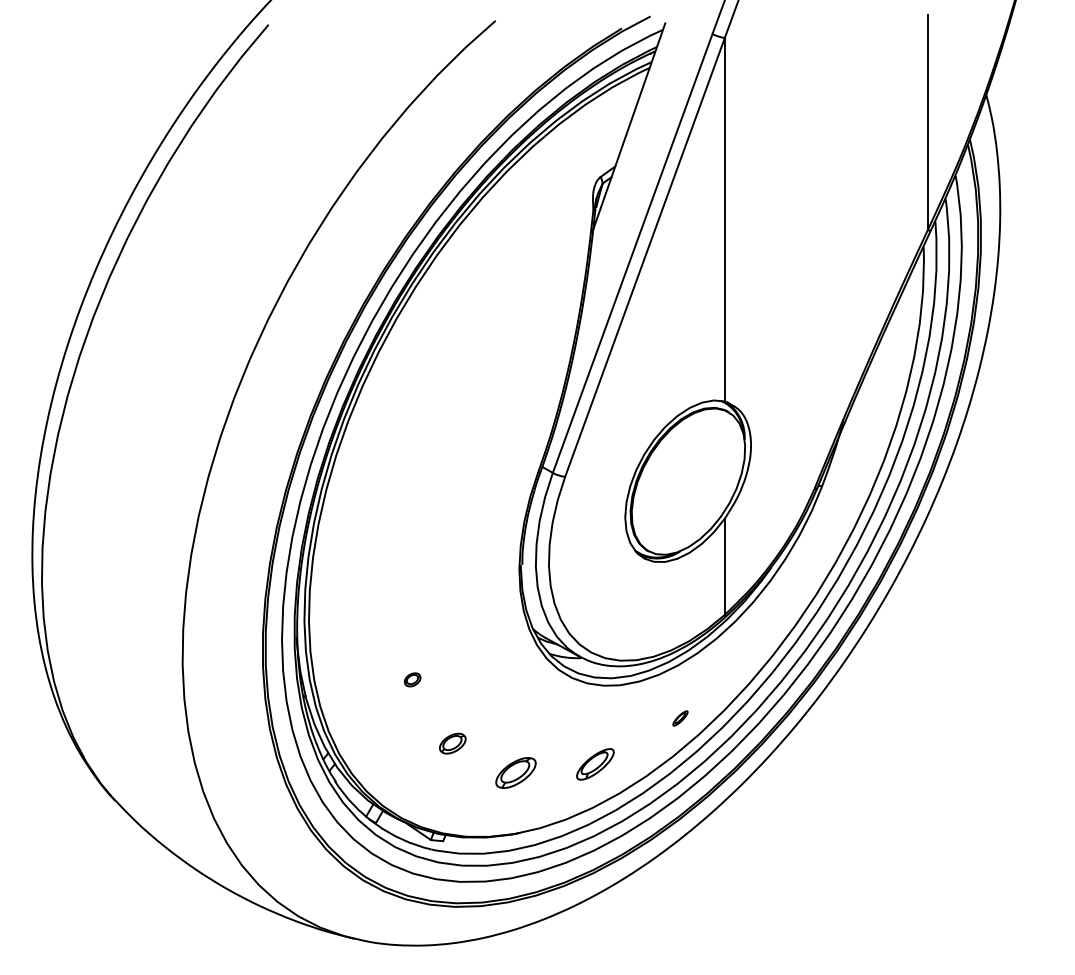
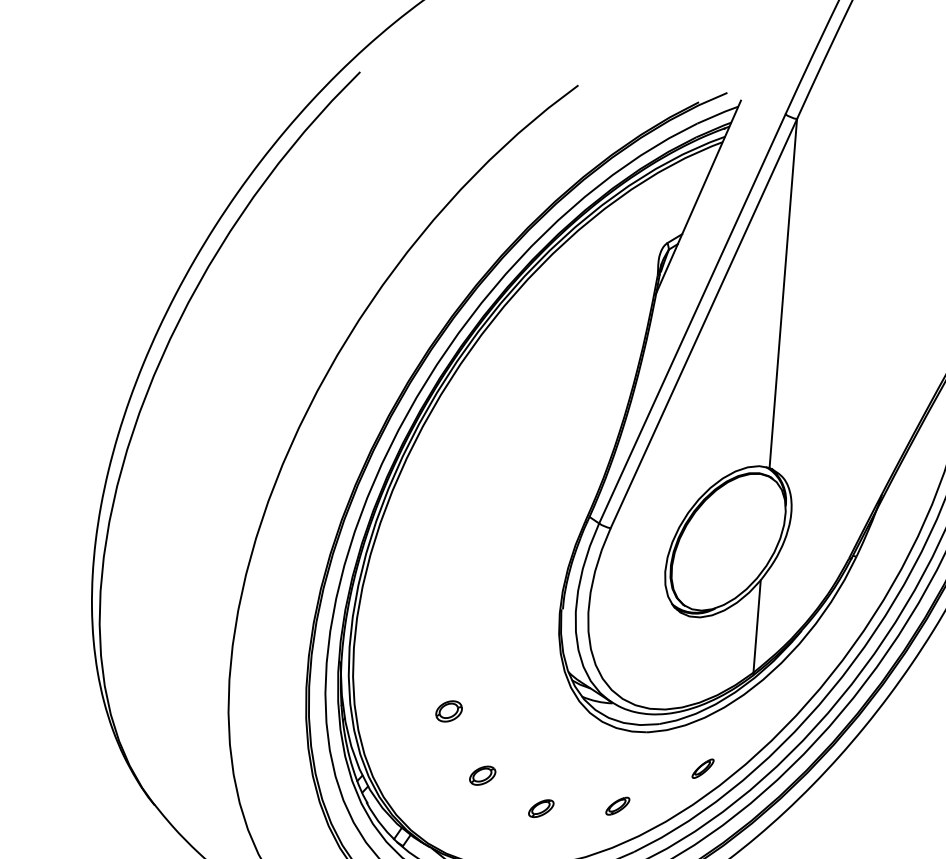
part: (412, 679) -> (448, 711), size x1.67
part: (680, 718) -> (703, 768), size x1.43
part: (594, 763) -> (617, 805), size x0.62
part: (516, 772) -> (541, 808), size x0.62

